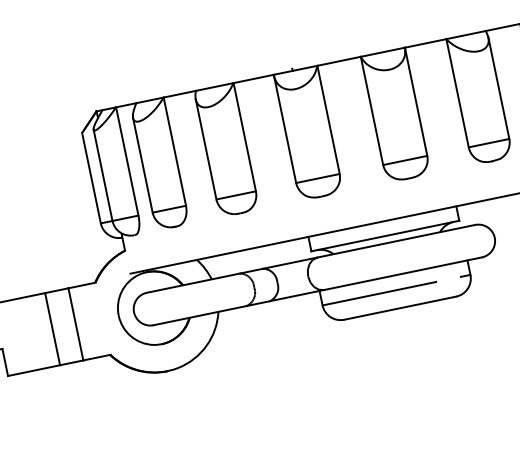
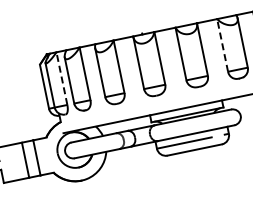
line: (457, 93) -> (222, 45), solid -> dashed
line: (126, 161) -> (61, 78), solid -> dashed

